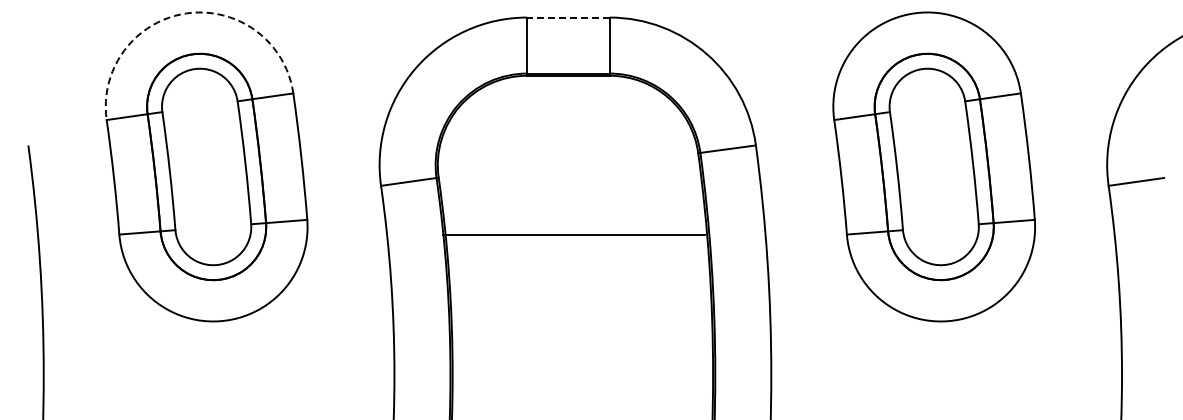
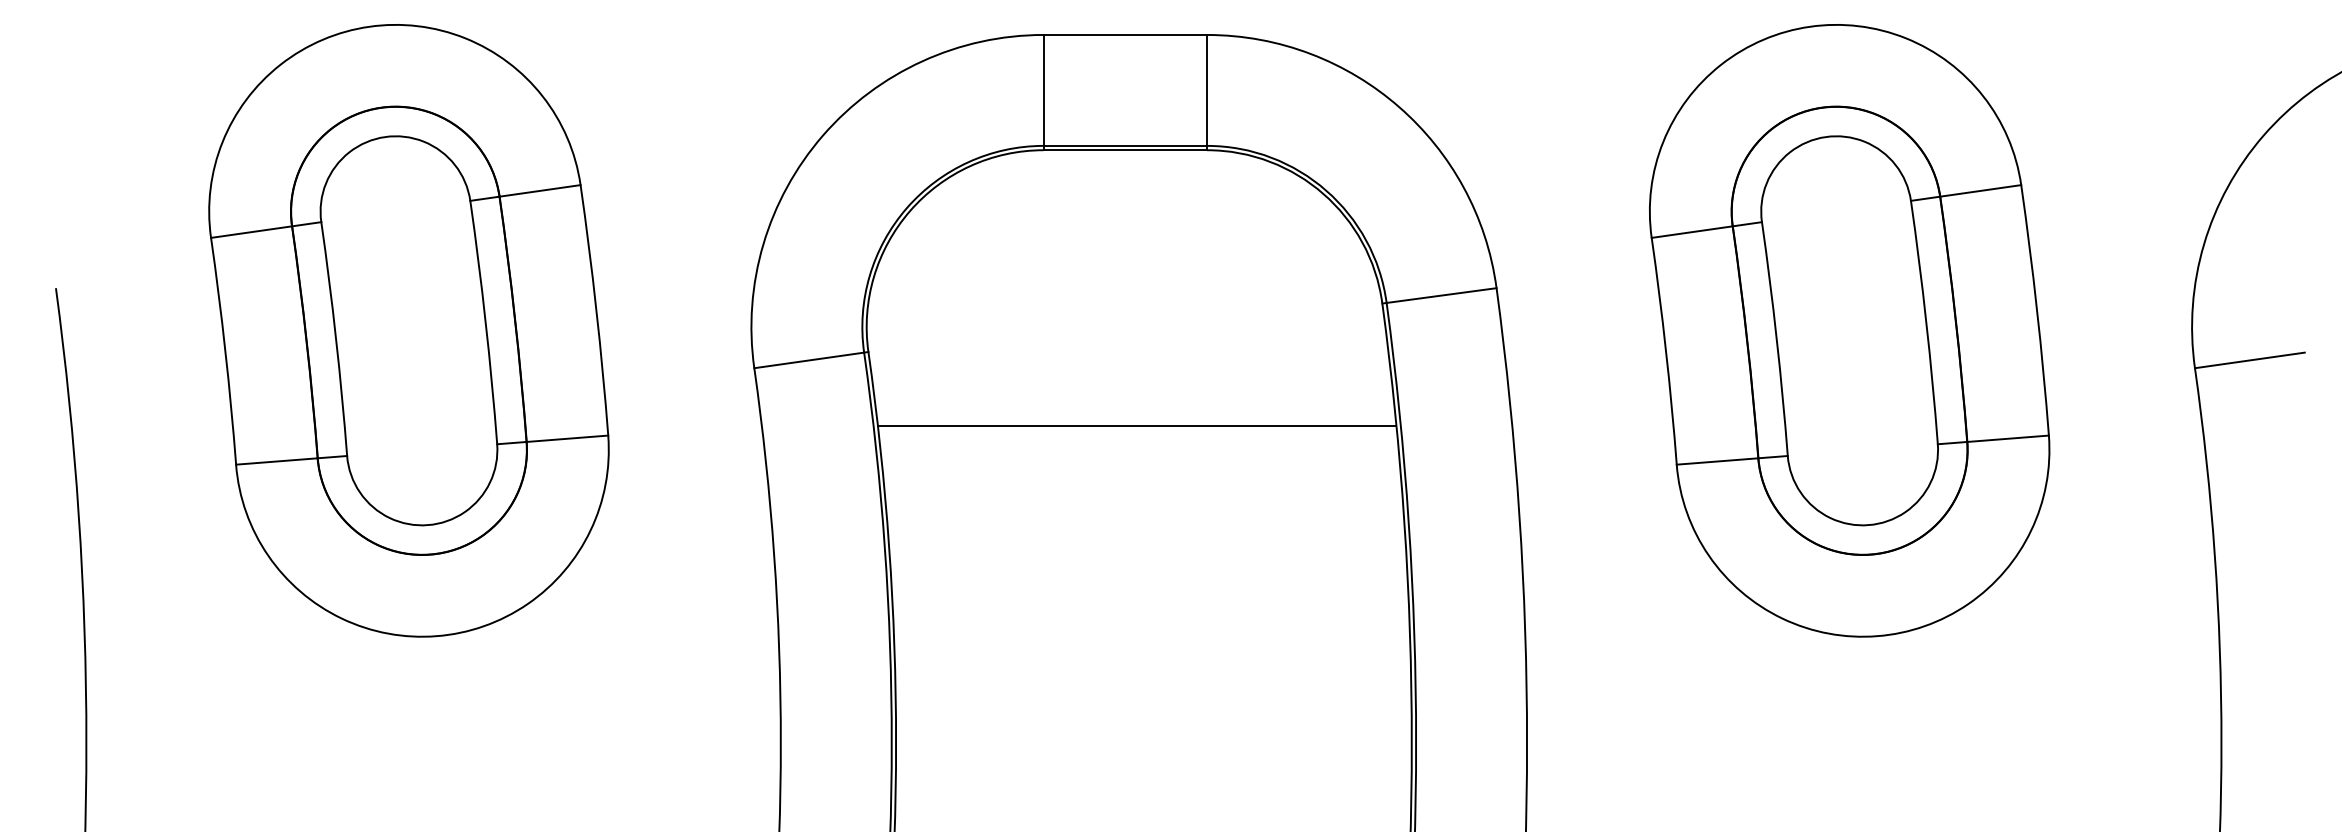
arc: (186, 13) -> (369, 26), dashed -> solid
line: (567, 17) -> (1123, 34), dashed -> solid
line: (574, 234) -> (1137, 424), moved

